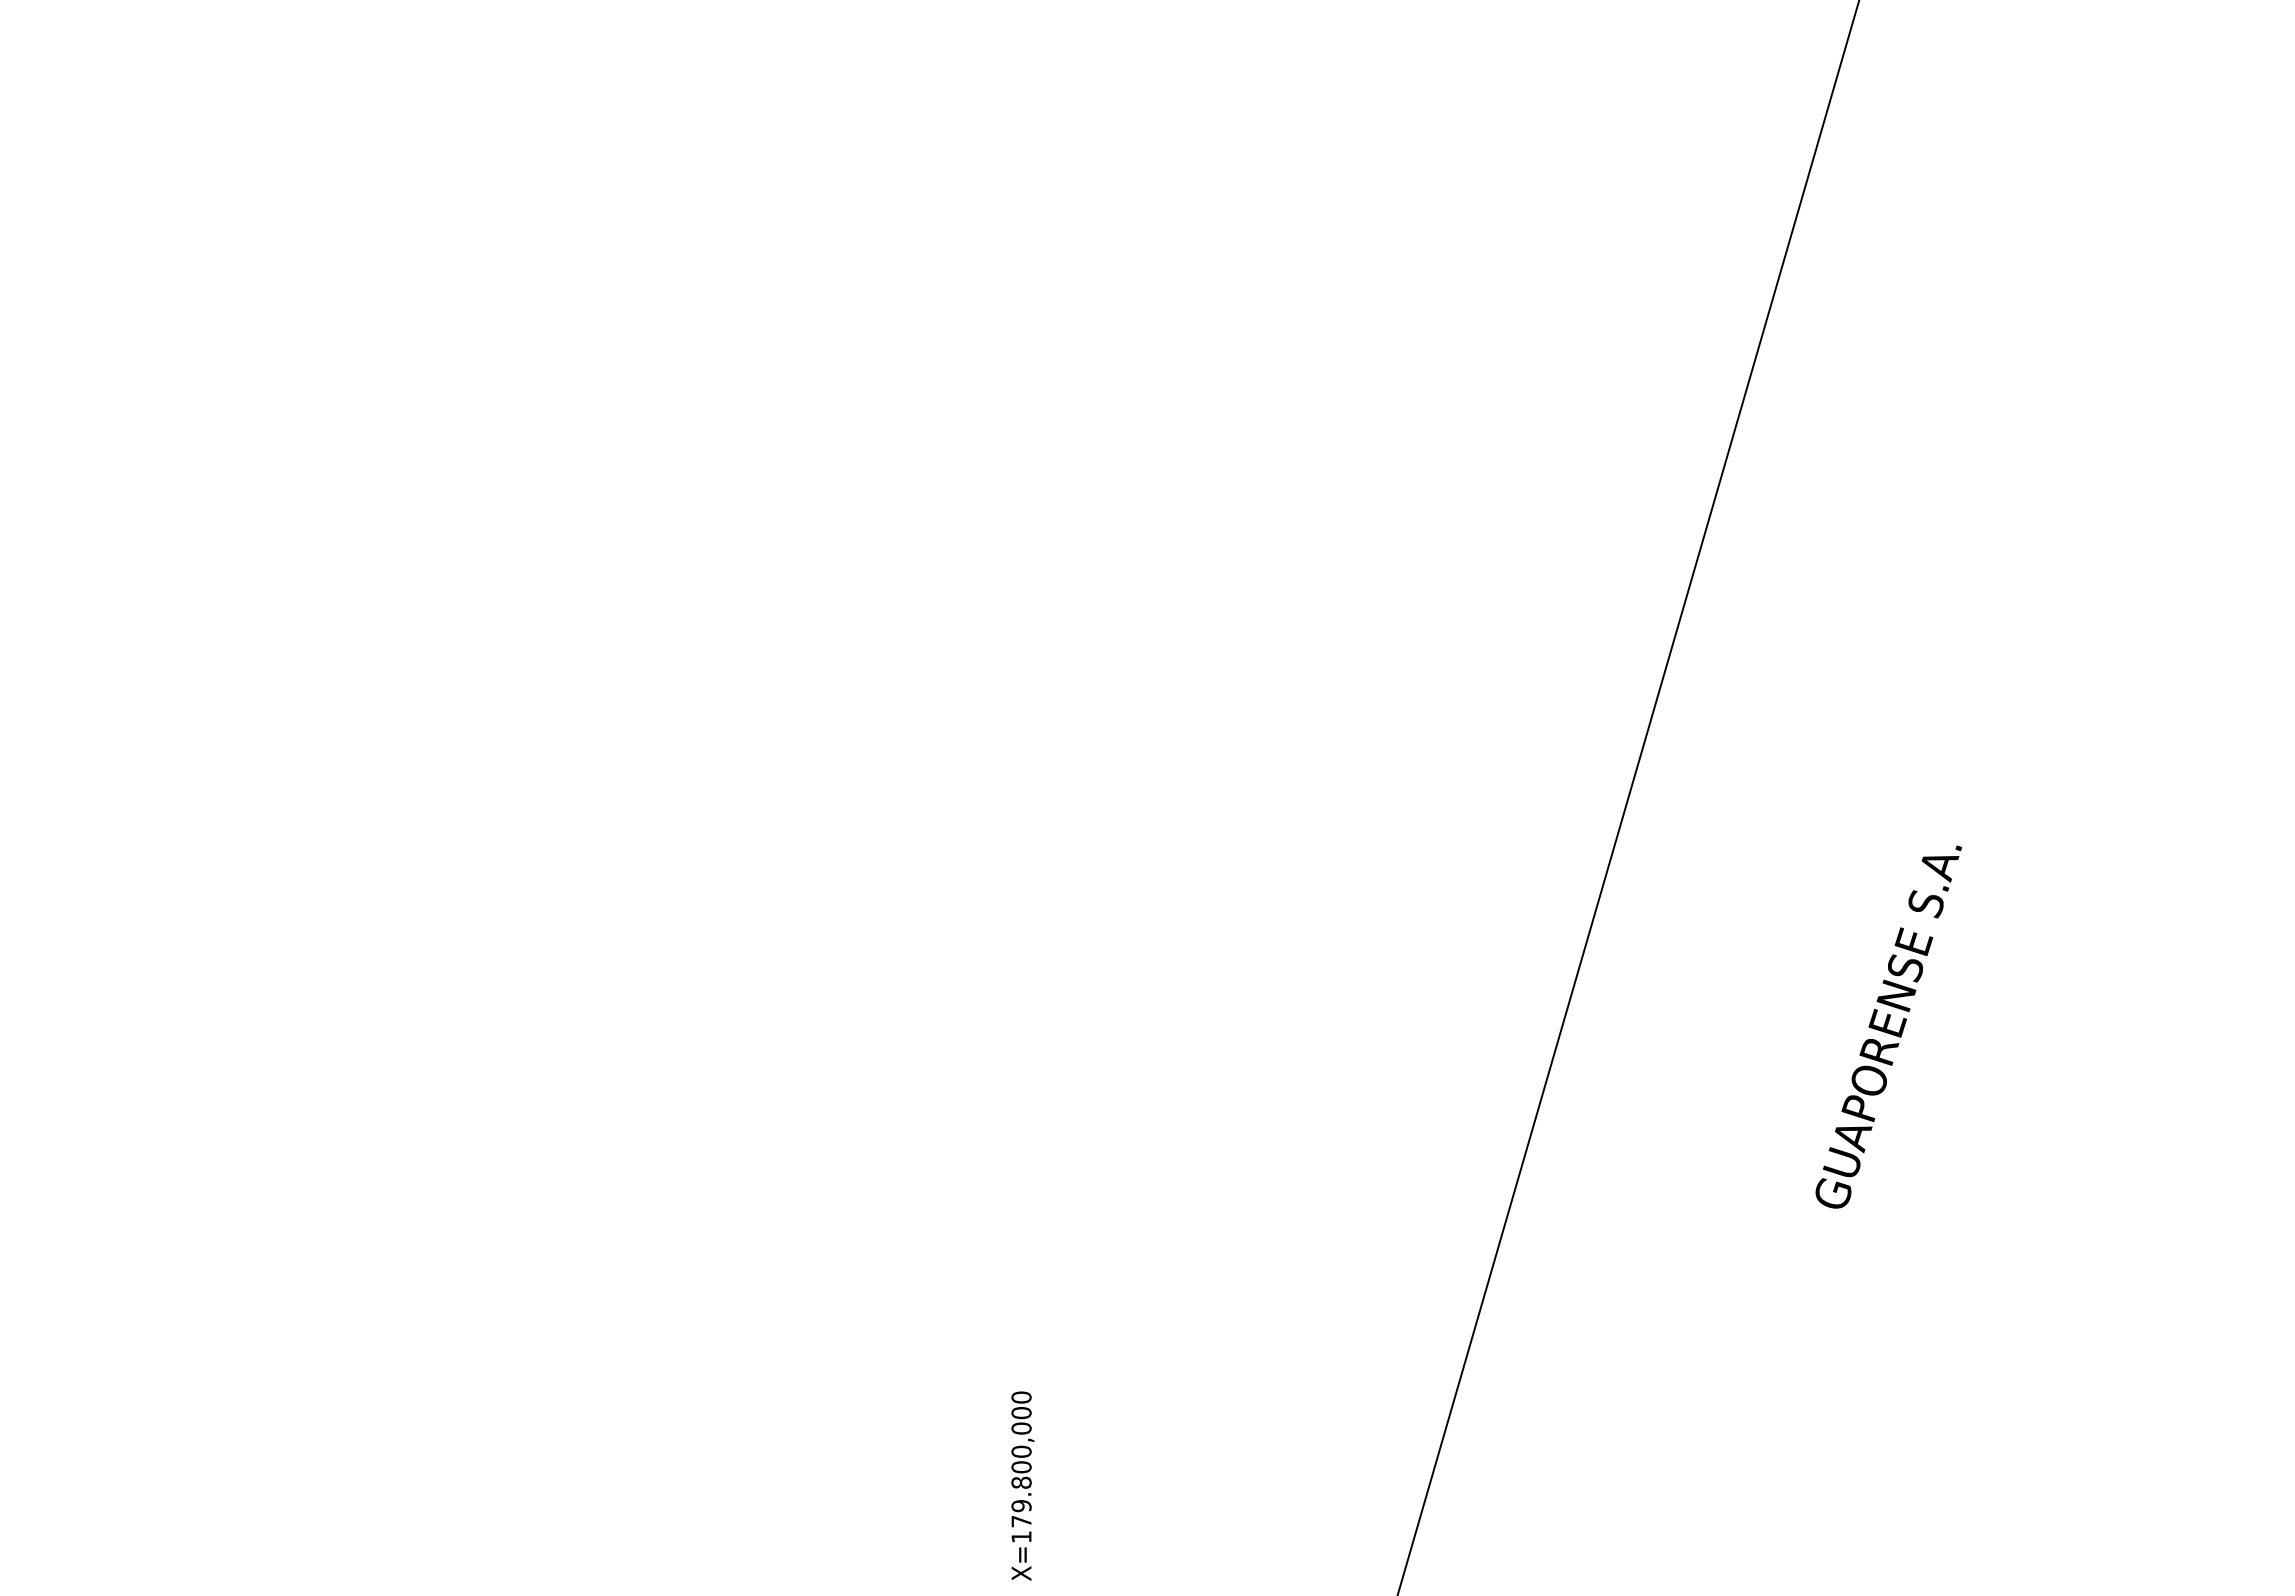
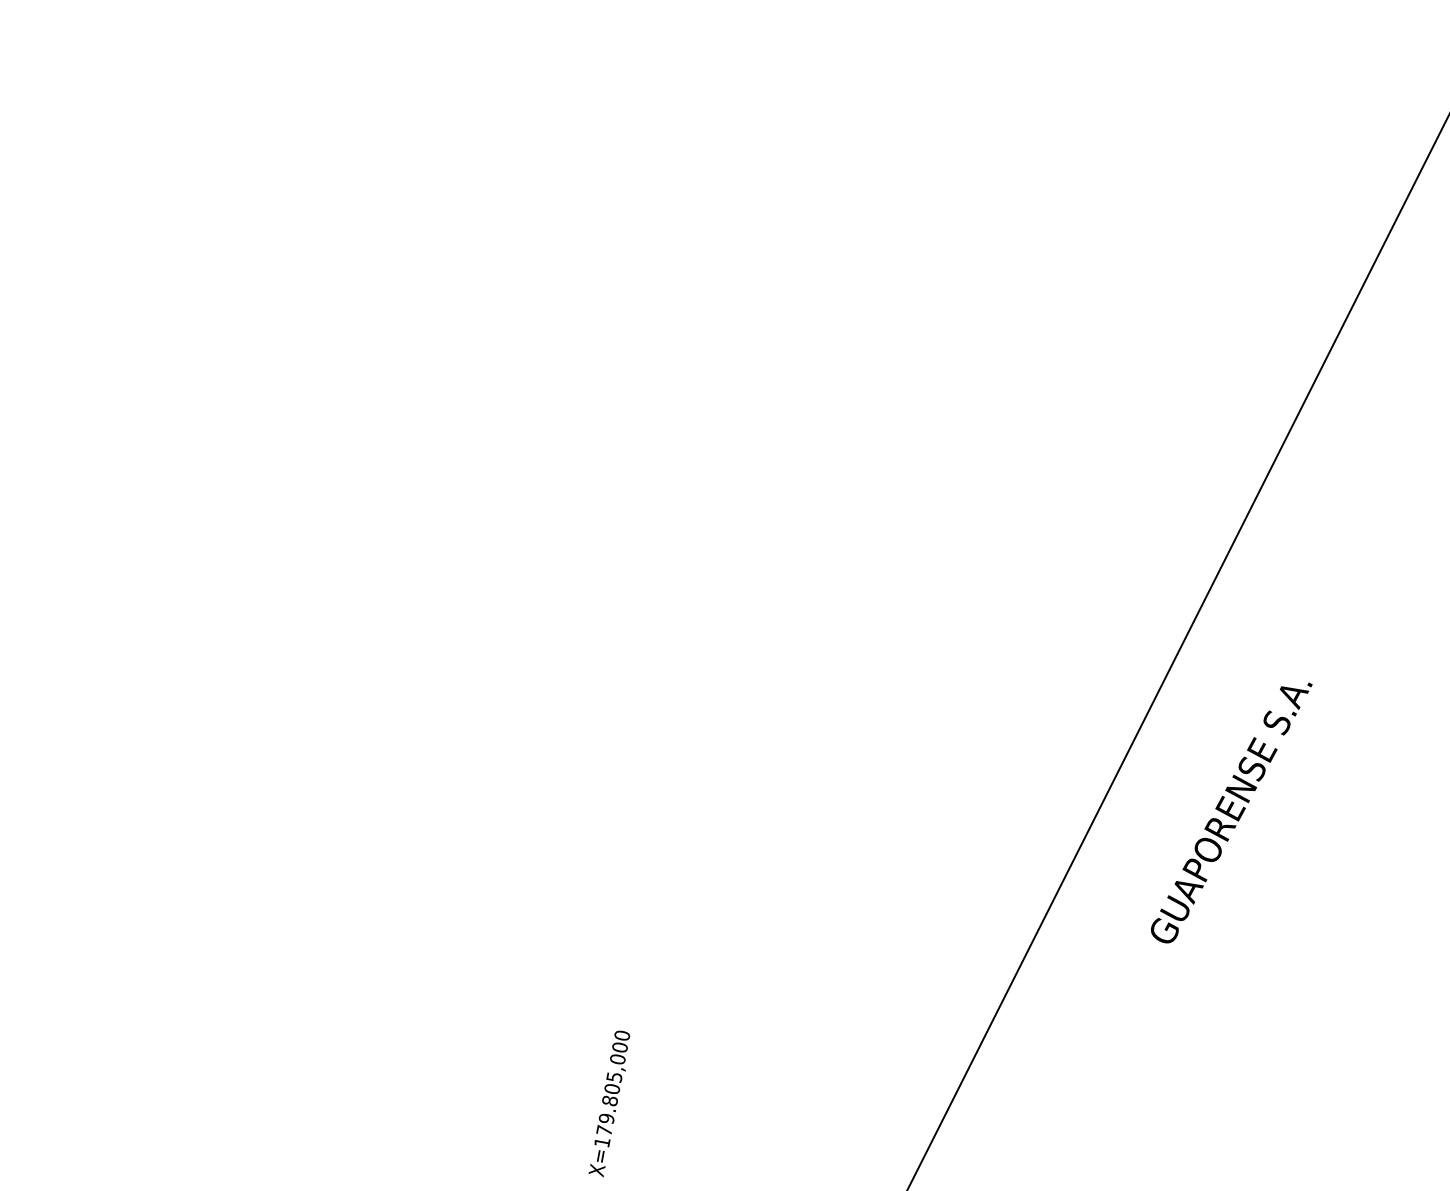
text: (1888, 1026) -> (1230, 811), moved
text: (1021, 1451) -> (614, 1076), X=179.800,000 -> X=179.805,000

